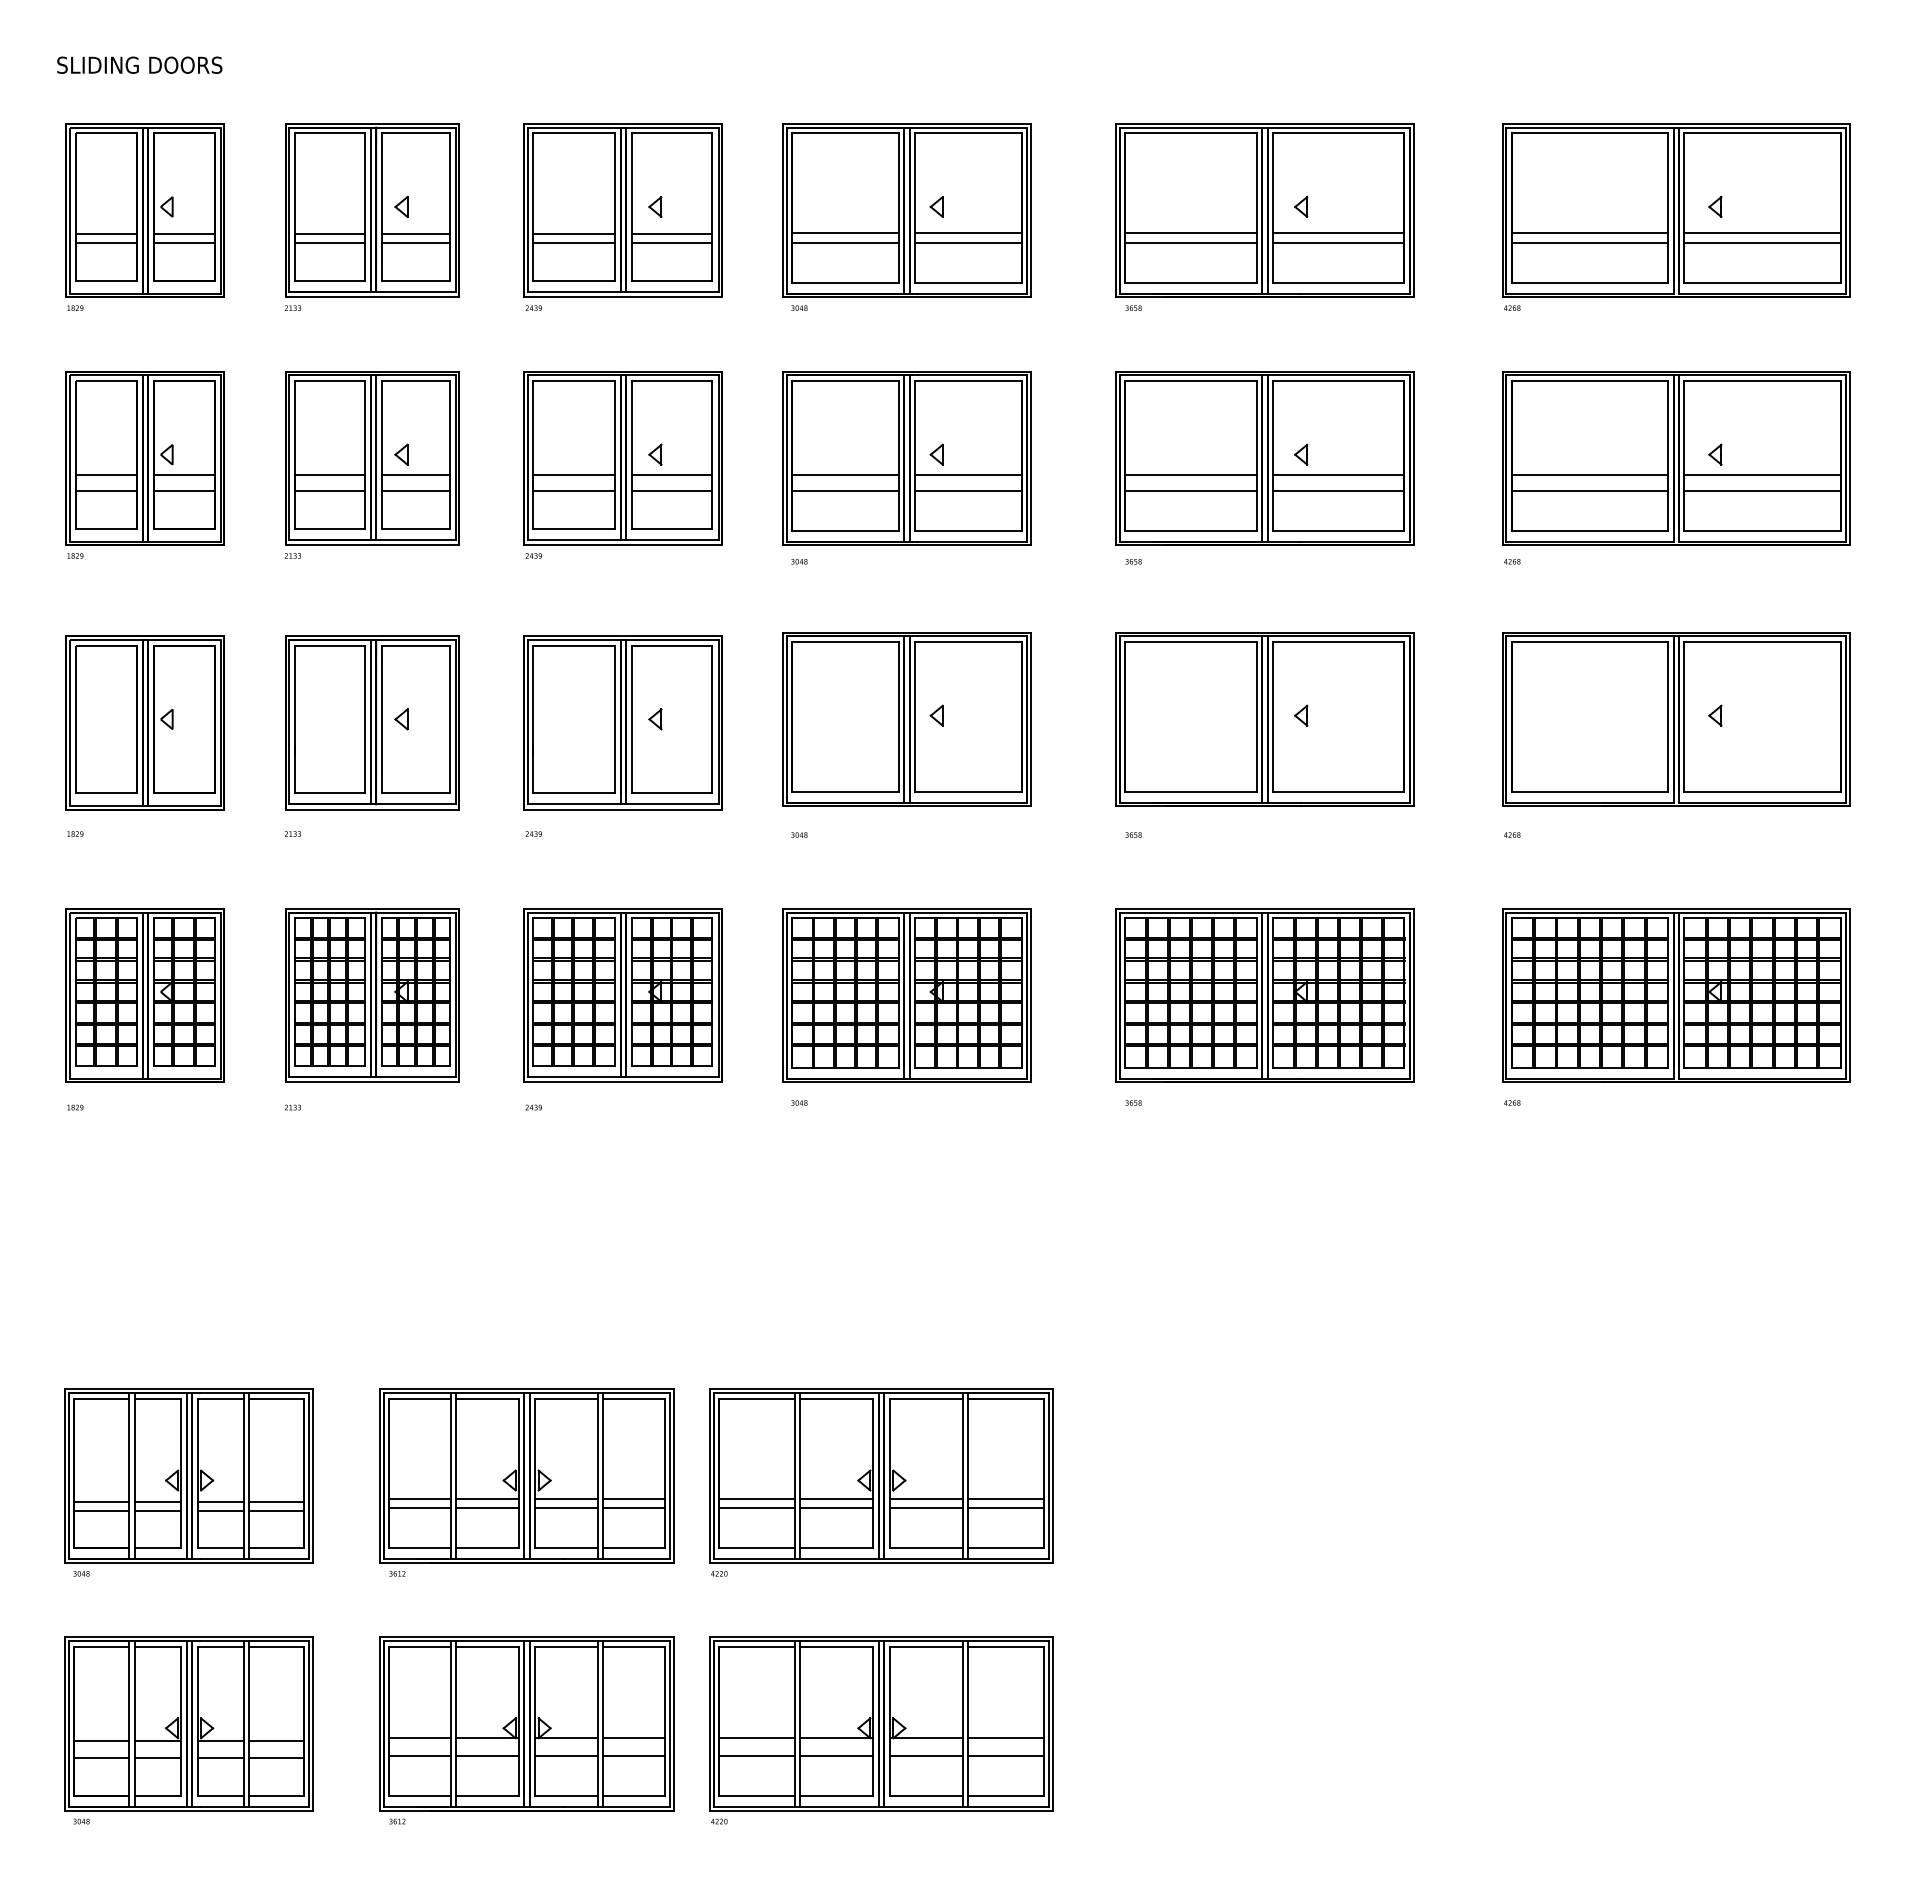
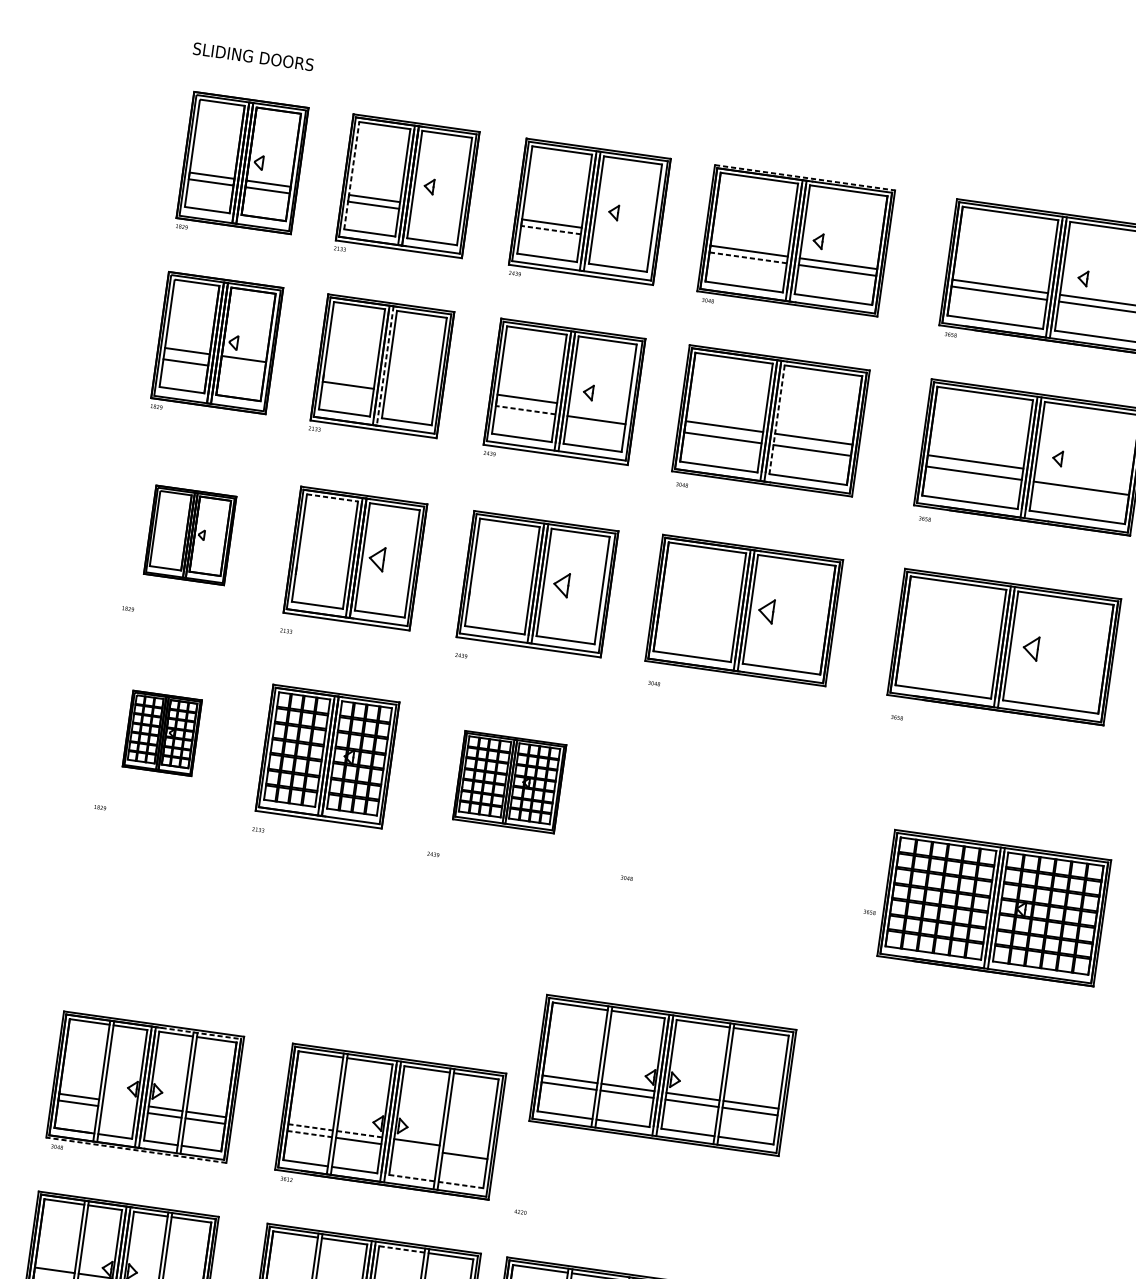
line: (907, 123) -> (805, 177), solid -> dashed
line: (294, 207) -> (351, 175), solid -> dashed
line: (415, 233) -> (436, 207), removed
line: (671, 233) -> (622, 233), removed
line: (415, 242) -> (435, 213), removed
line: (573, 242) -> (550, 229), solid -> dashed
line: (671, 242) -> (621, 239), removed
line: (845, 242) -> (748, 257), solid -> dashed
part: (401, 454) -> (403, 366), removed
part: (936, 454) -> (792, 421), removed
line: (915, 455) -> (777, 419), solid -> dashed
line: (376, 458) -> (385, 366), solid -> dashed
line: (329, 474) -> (349, 373), removed
line: (415, 474) -> (412, 382), removed
line: (671, 474) -> (598, 408), removed
line: (1338, 474) -> (1082, 476), removed
line: (183, 490) -> (241, 370), removed
line: (415, 490) -> (410, 393), removed
line: (573, 490) -> (525, 410), solid -> dashed
line: (330, 645) -> (332, 497), solid -> dashed
part: (936, 715) -> (766, 610), size x1.6
part: (1301, 715) -> (1031, 647), size x1.6
part: (401, 719) -> (376, 558), size x1.6
part: (655, 719) -> (561, 584), size x1.6
part: (144, 722) -> (189, 534), size x0.7
part: (144, 995) -> (161, 733), size x0.6
part: (622, 995) -> (509, 782), size x0.7
part: (906, 995) -> (715, 811), removed
part: (1264, 995) -> (993, 908), moved
line: (254, 1393) -> (201, 1033), solid -> dashed
part: (881, 1475) -> (663, 1074), moved
line: (419, 1499) -> (310, 1127), solid -> dashed
line: (487, 1499) -> (359, 1134), solid -> dashed
line: (633, 1499) -> (465, 1149), removed
line: (157, 1501) -> (119, 1102), removed
line: (419, 1508) -> (309, 1134), solid -> dashed
line: (565, 1508) -> (415, 1149), removed
line: (157, 1510) -> (118, 1108), removed
line: (566, 1548) -> (412, 1178), solid -> dashed
line: (633, 1548) -> (460, 1185), solid -> dashed
line: (189, 1563) -> (136, 1150), solid -> dashed
line: (565, 1646) -> (401, 1249), solid -> dashed

